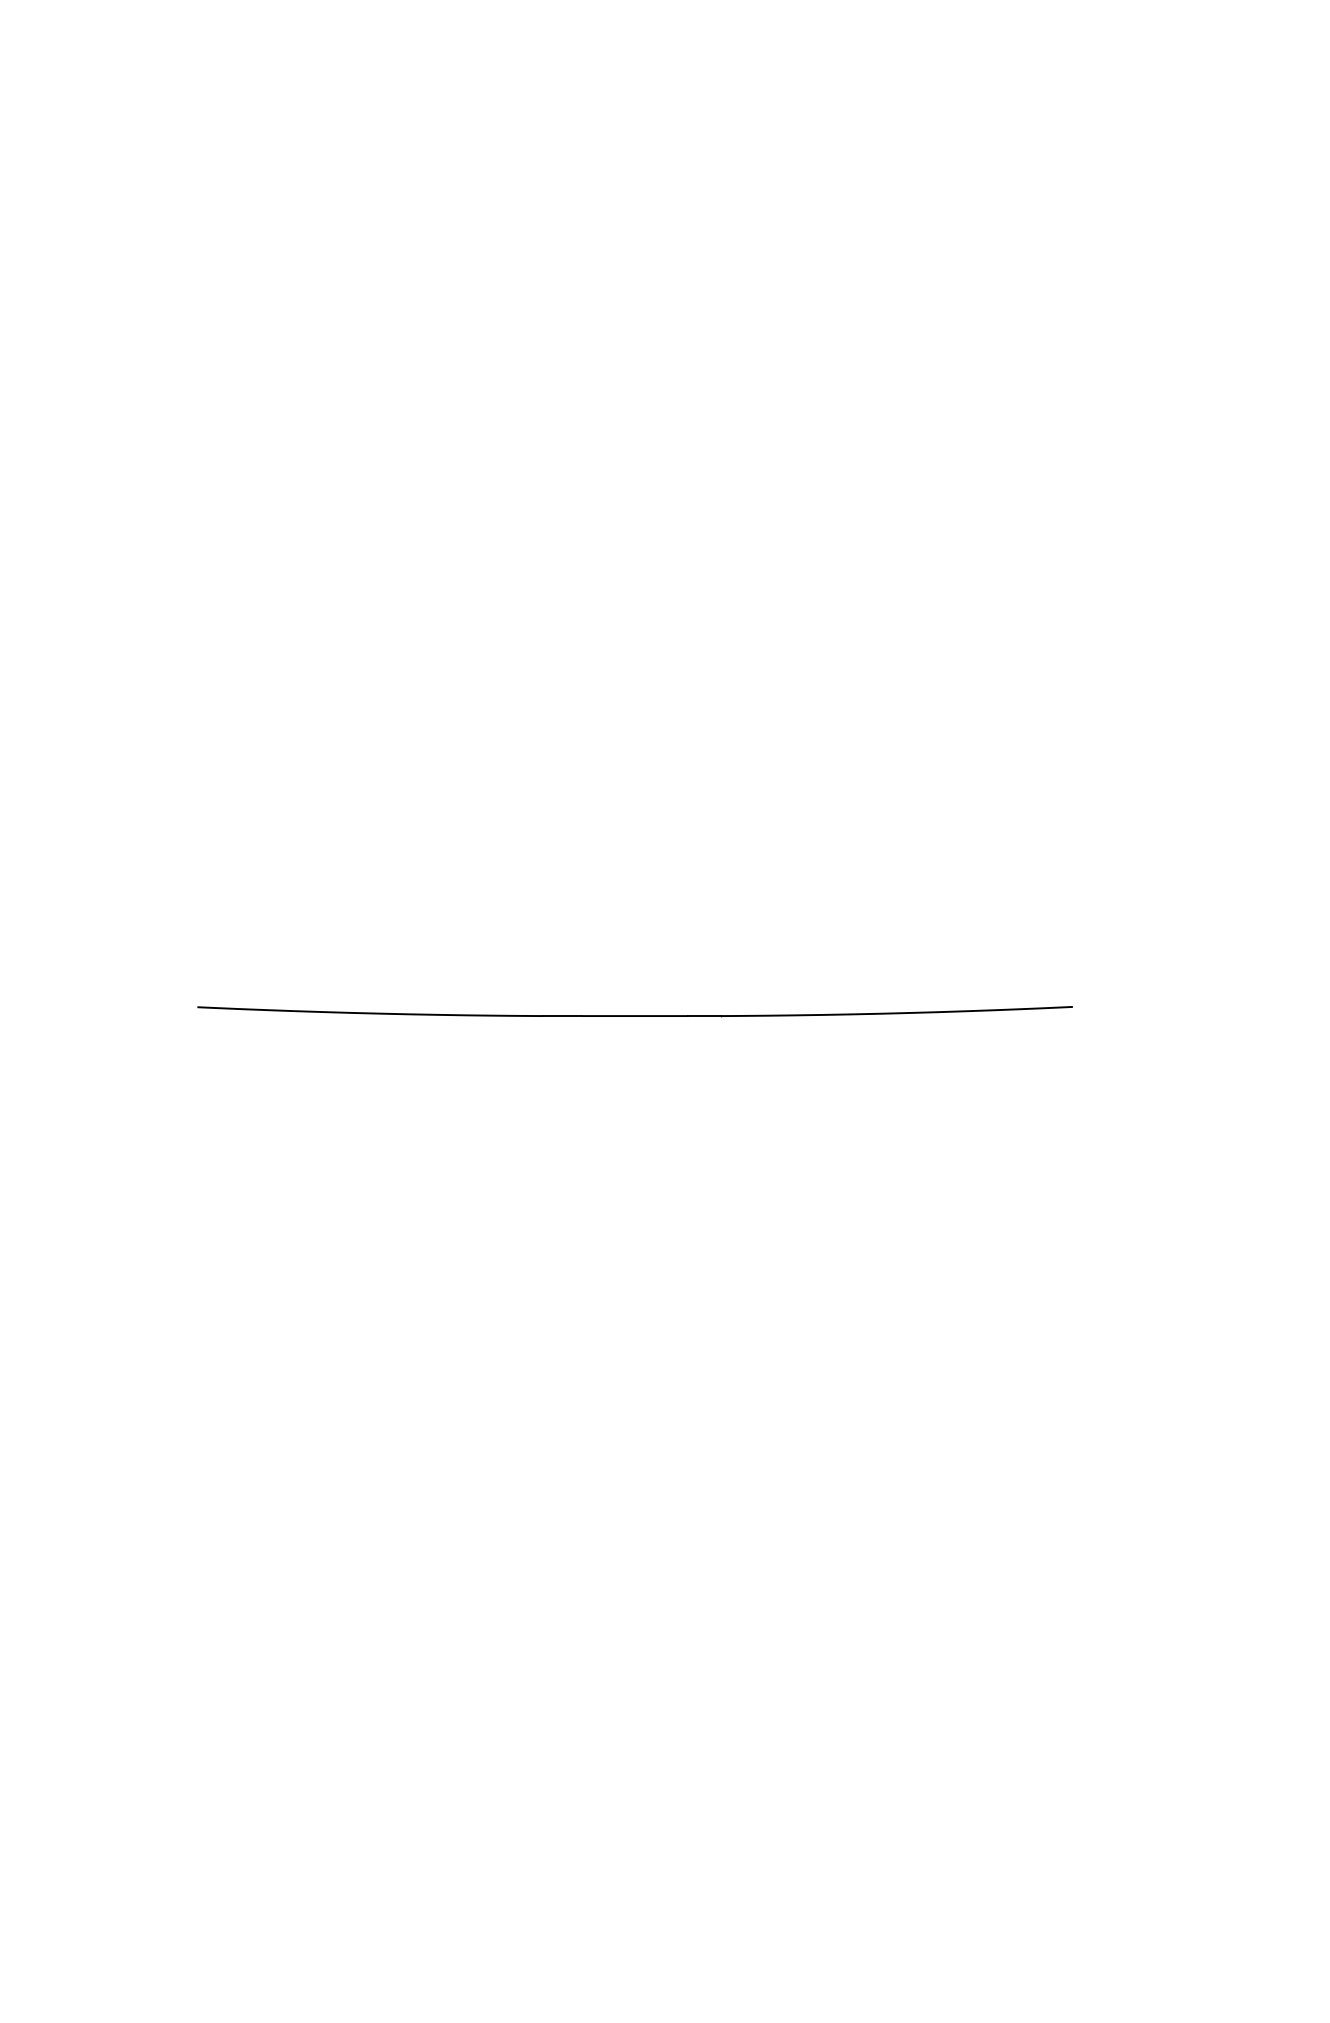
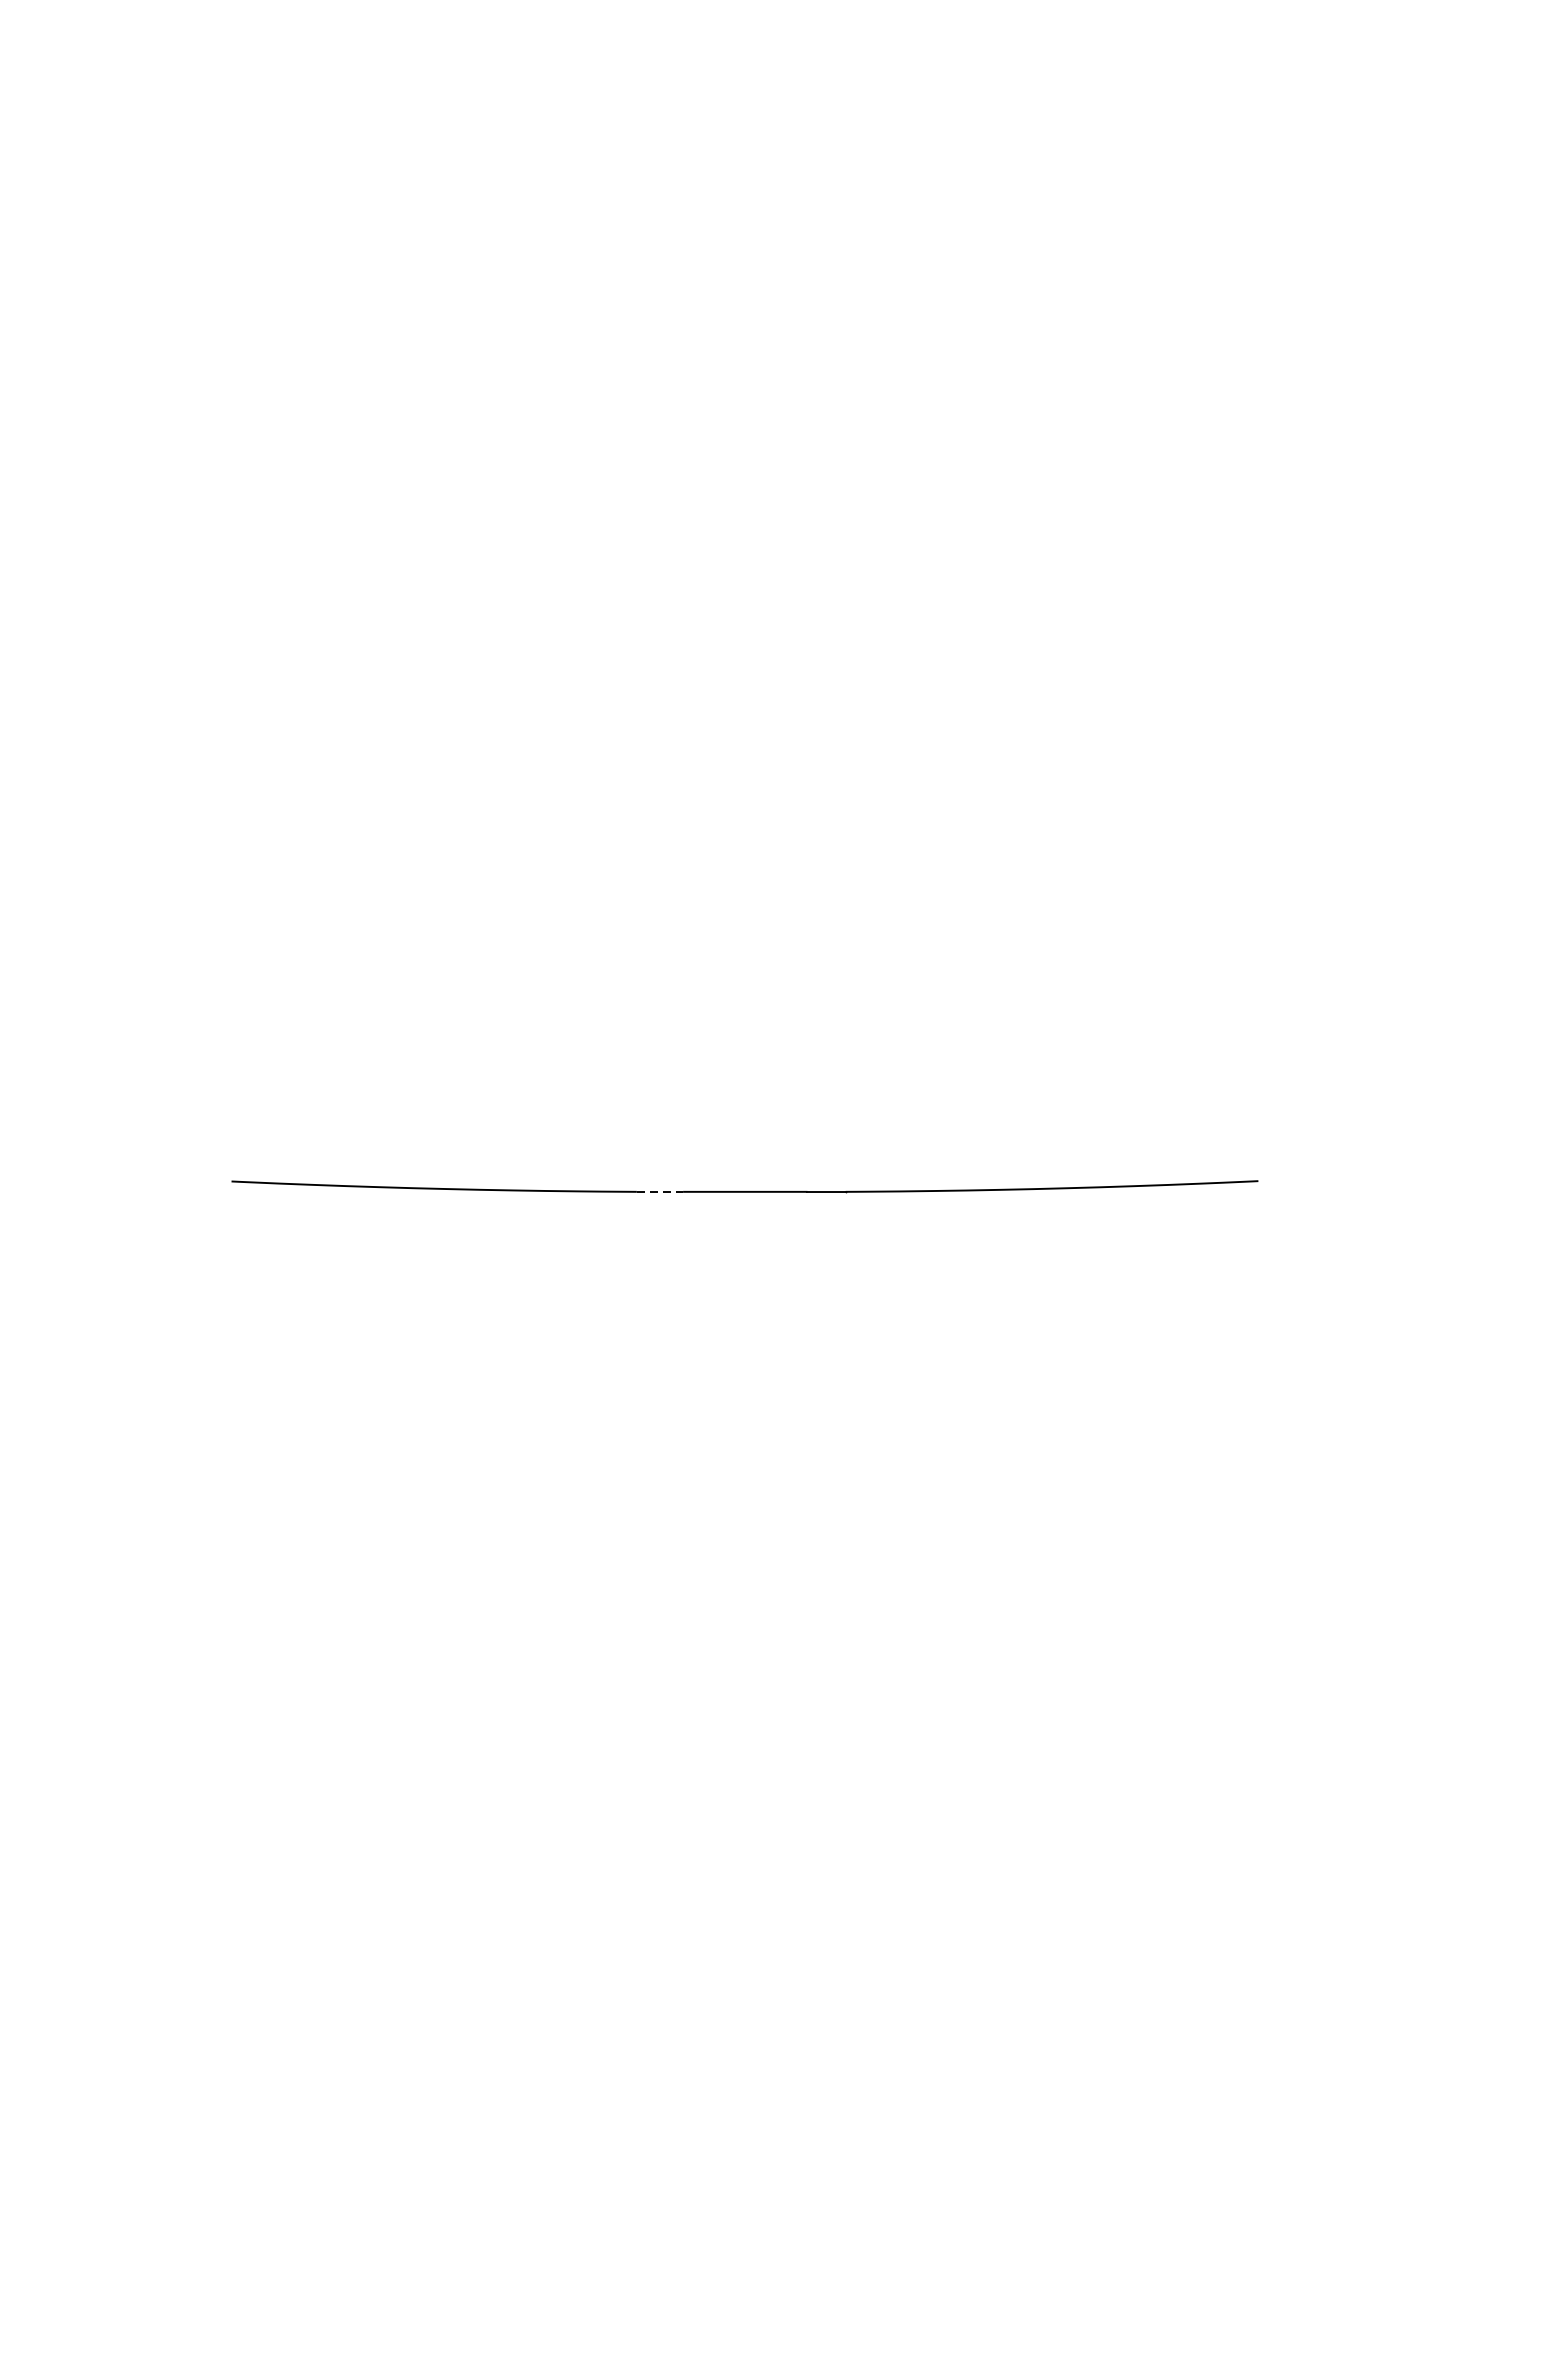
line: (562, 1016) -> (659, 1192), solid -> dashed

